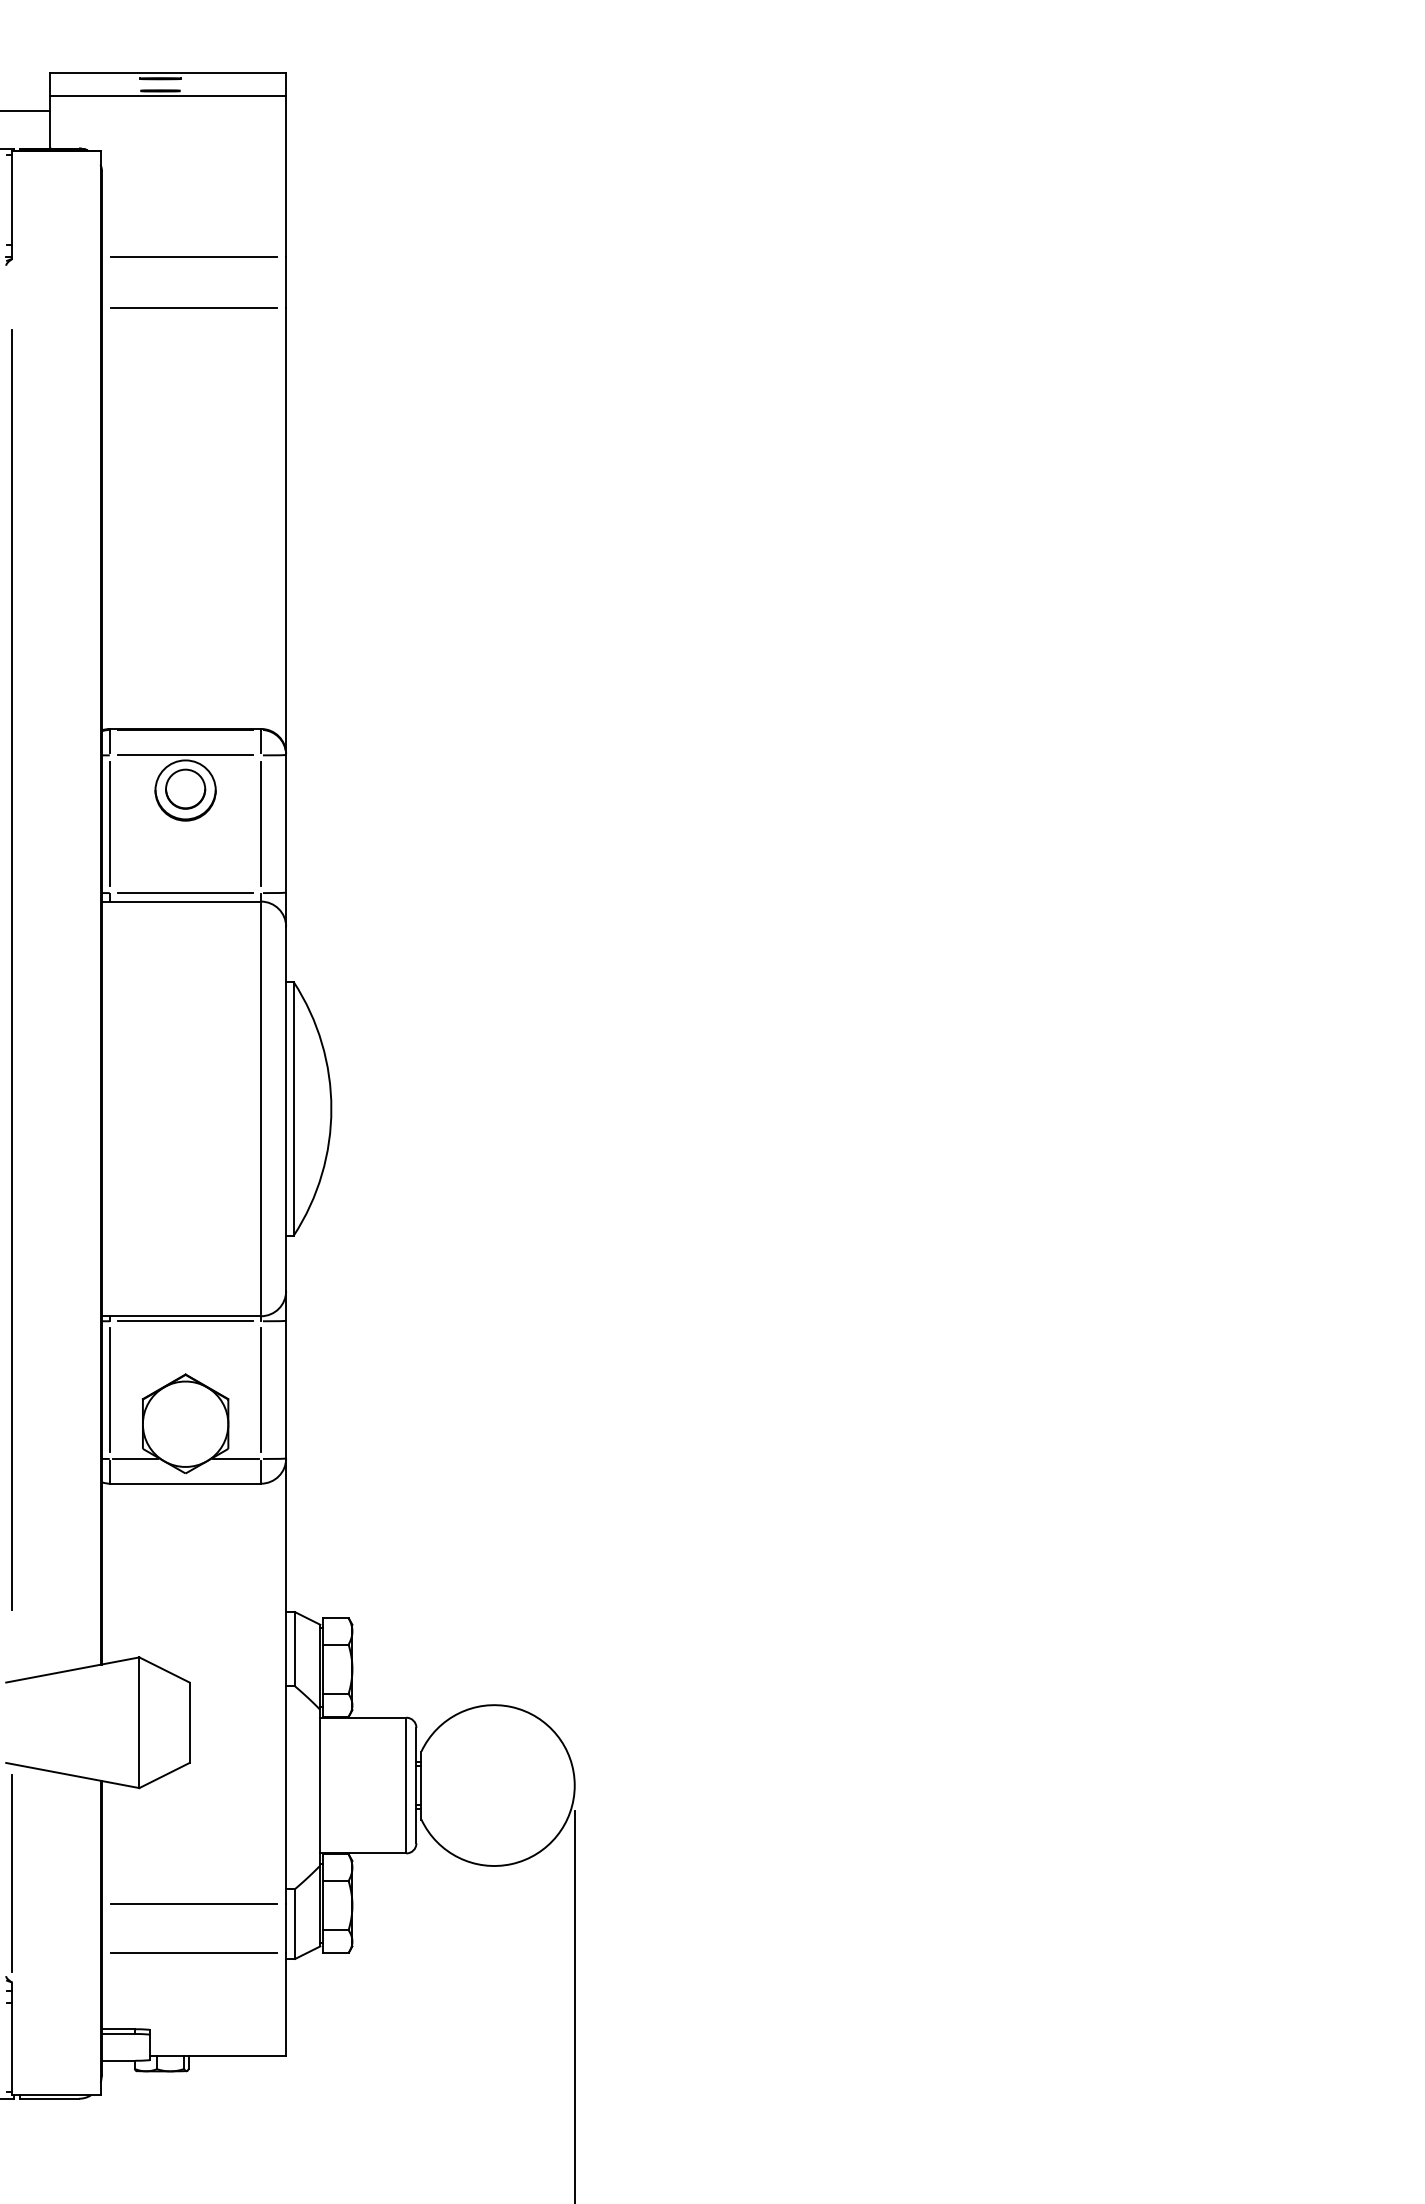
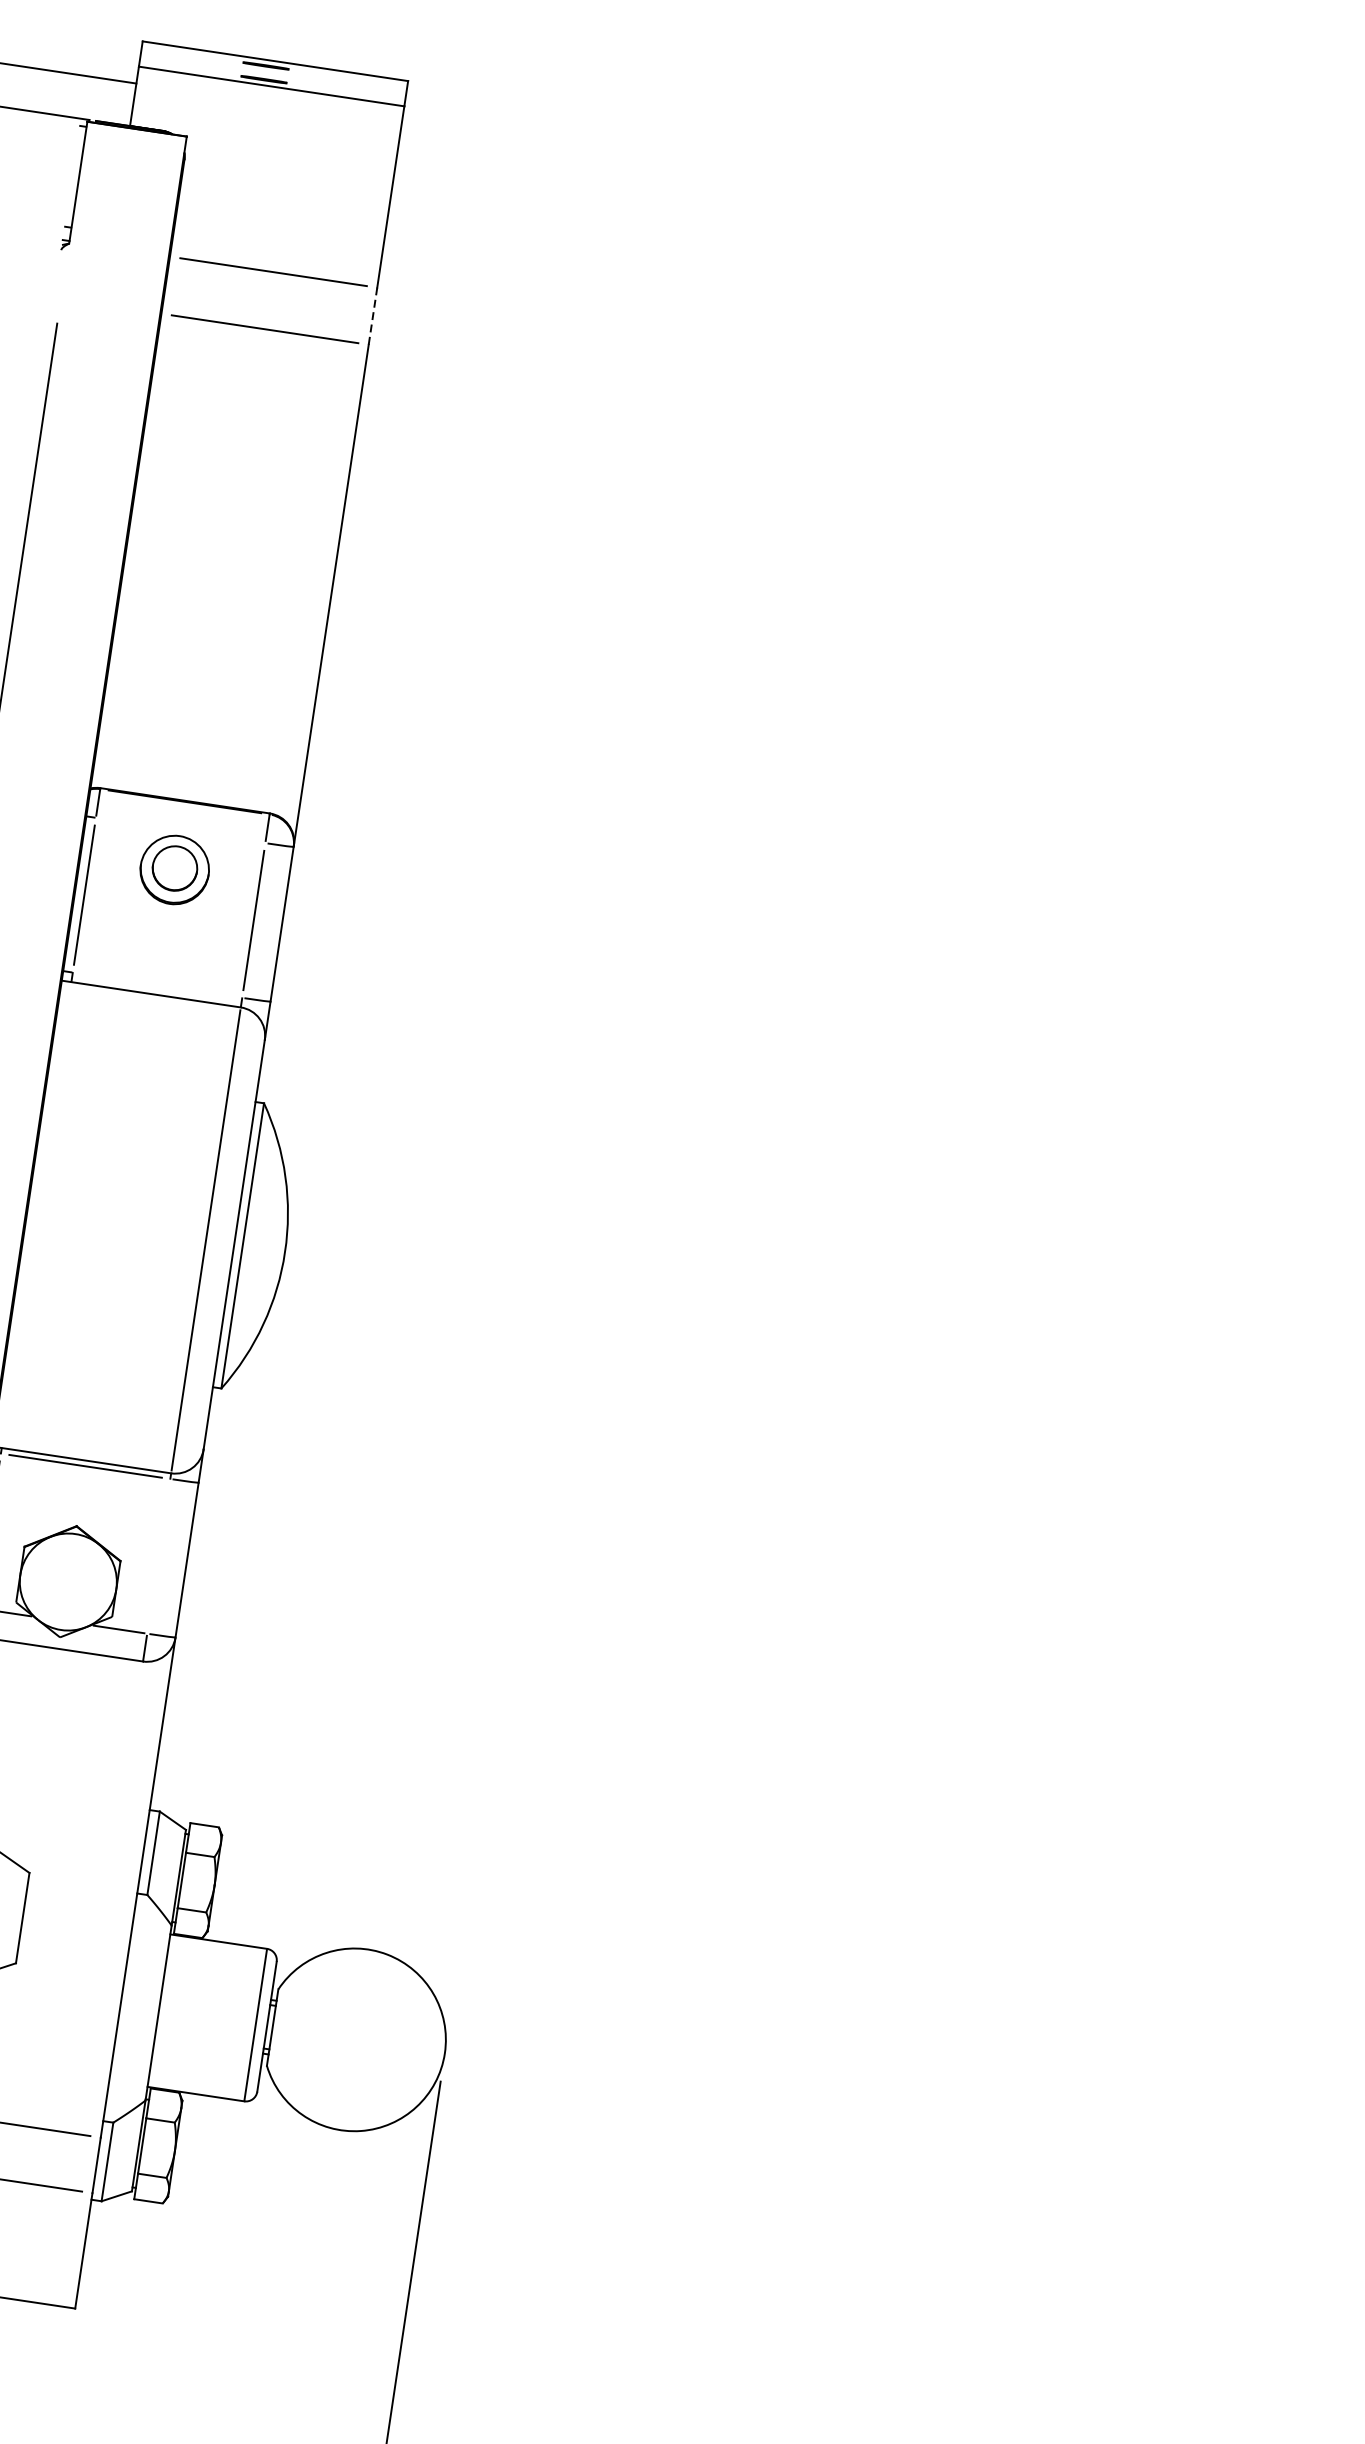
line: (286, 282) -> (373, 316), solid -> dashed
line: (185, 755) -> (180, 830), removed
line: (185, 893) -> (157, 985), removed
line: (261, 1390) -> (159, 1556), removed

